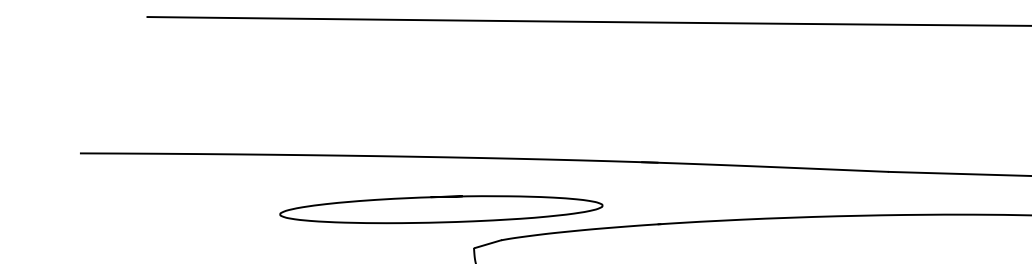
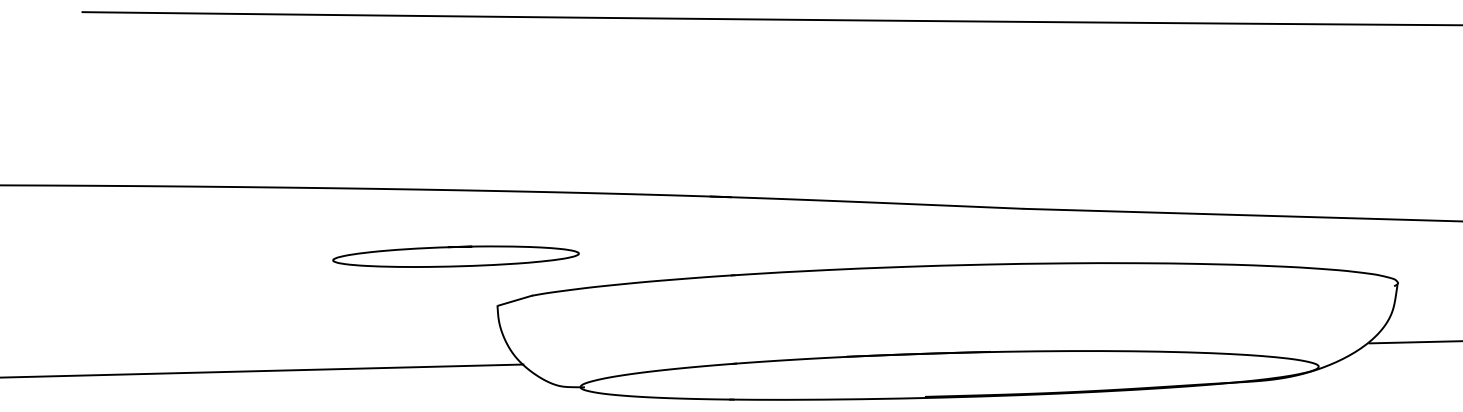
part: (440, 209) -> (455, 256), size x0.6

